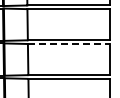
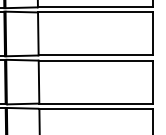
line: (69, 44) -> (96, 61), dashed -> solid

